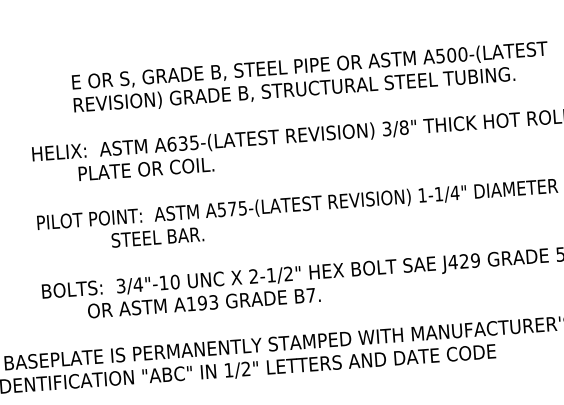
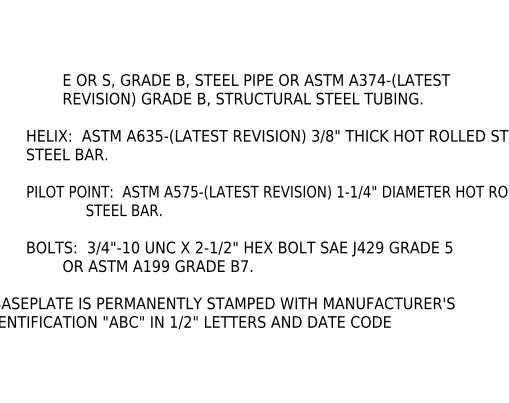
text: (451, 54) -> (372, 79), A500-(LATEST -> A374-(LATEST
text: (123, 170) -> (100, 154), PLATE OR COIL. -> STEEL BAR.
text: (212, 301) -> (164, 265), A193 -> A199

